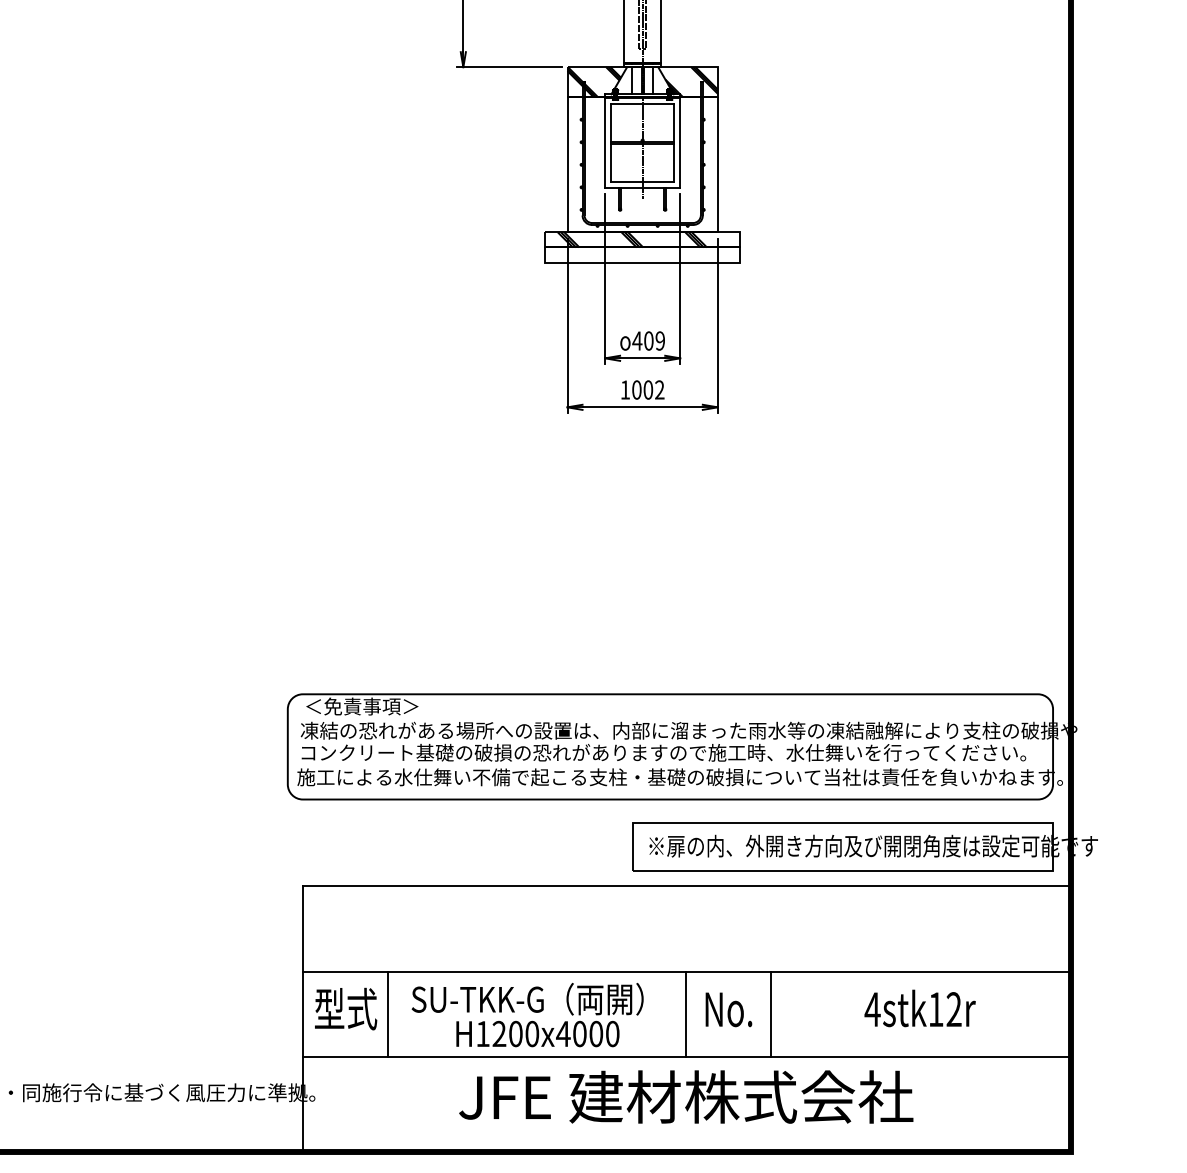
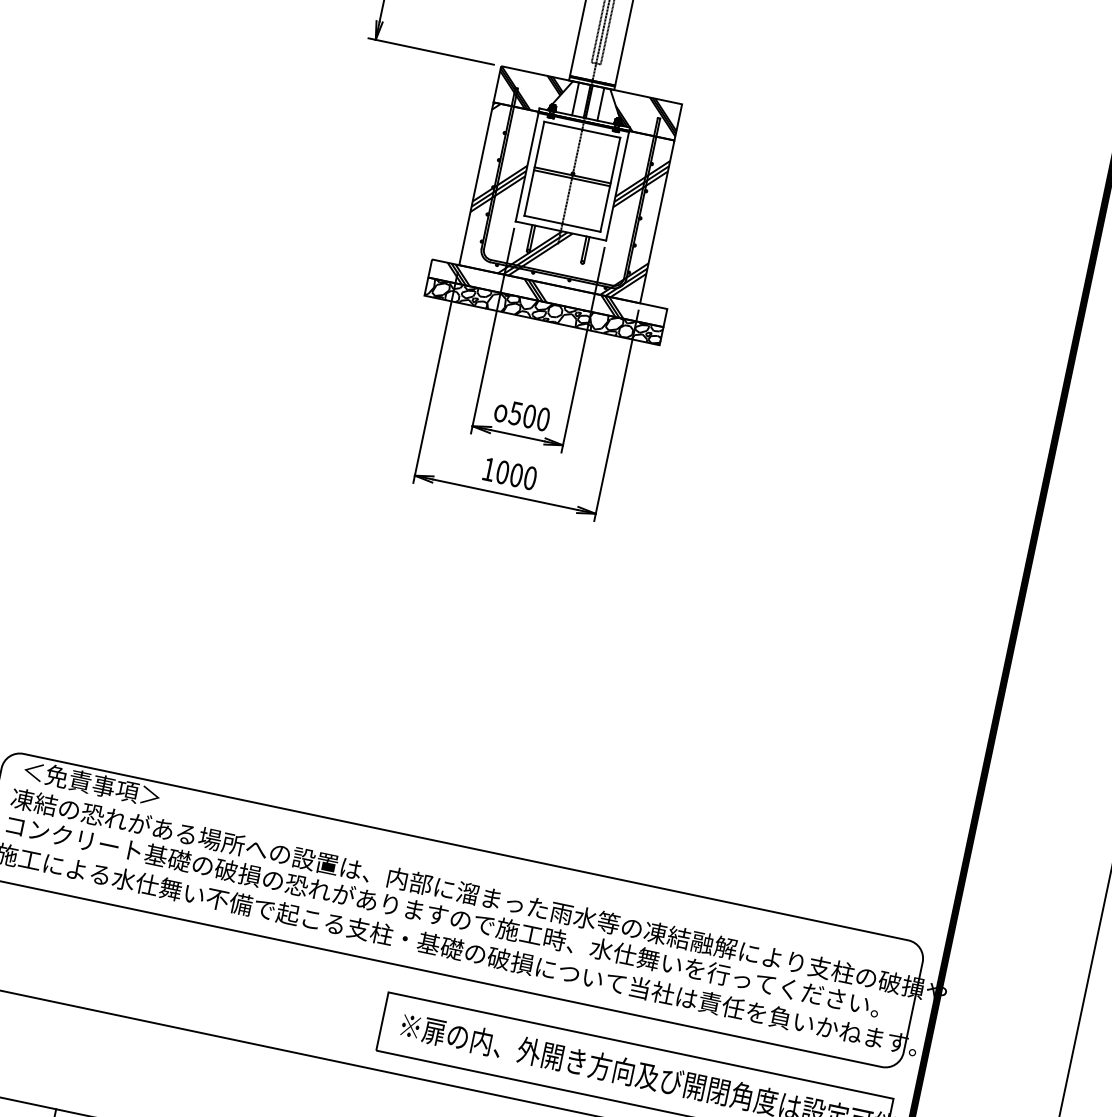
hatch: (642, 164) -> (566, 202), added
hatch: (642, 254) -> (543, 310), added
text: (648, 340) -> (529, 415), 409 -> 500
text: (659, 389) -> (530, 477), 1002 -> 1000

